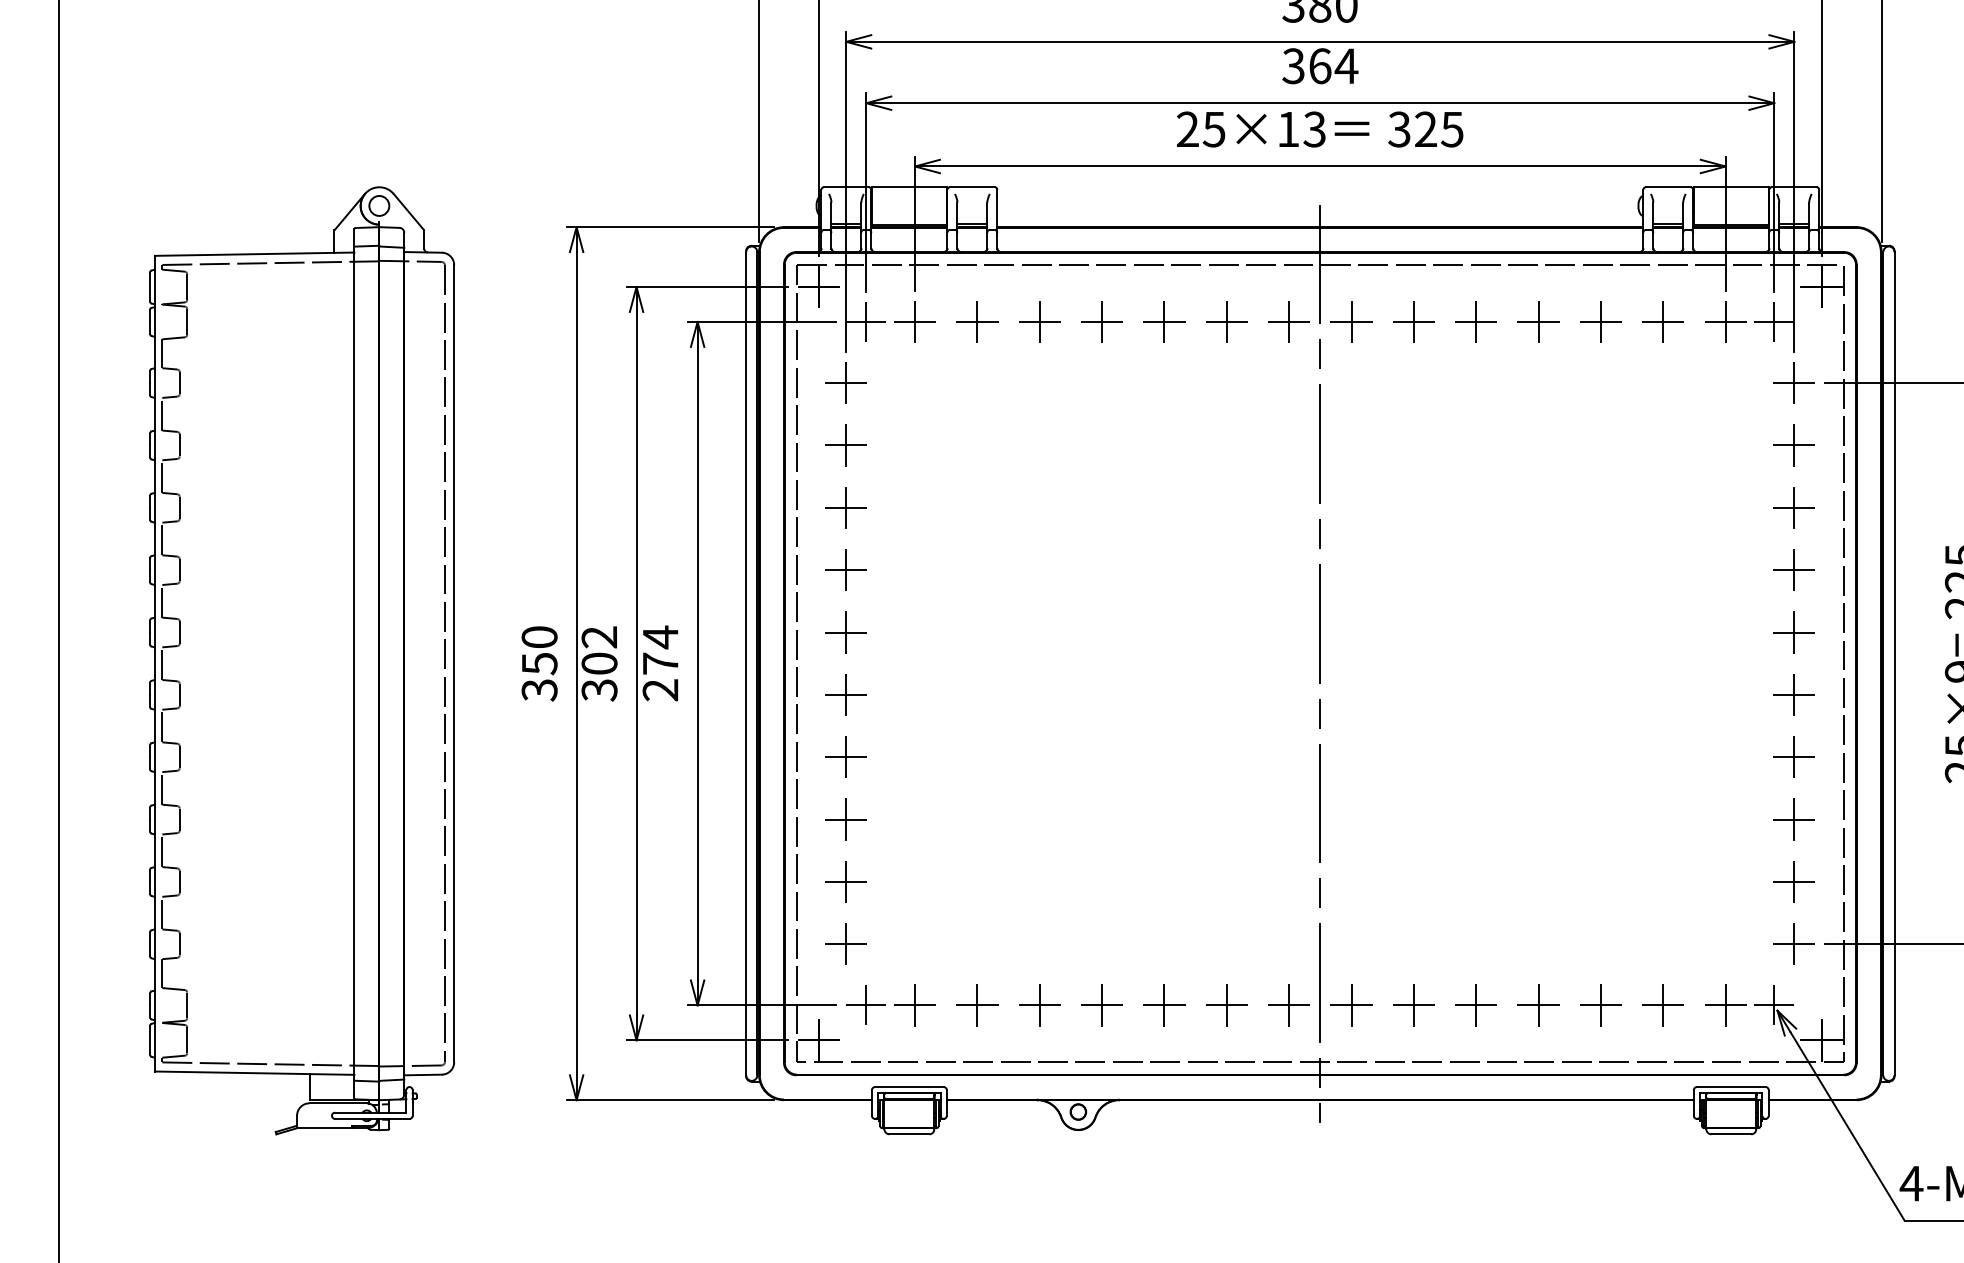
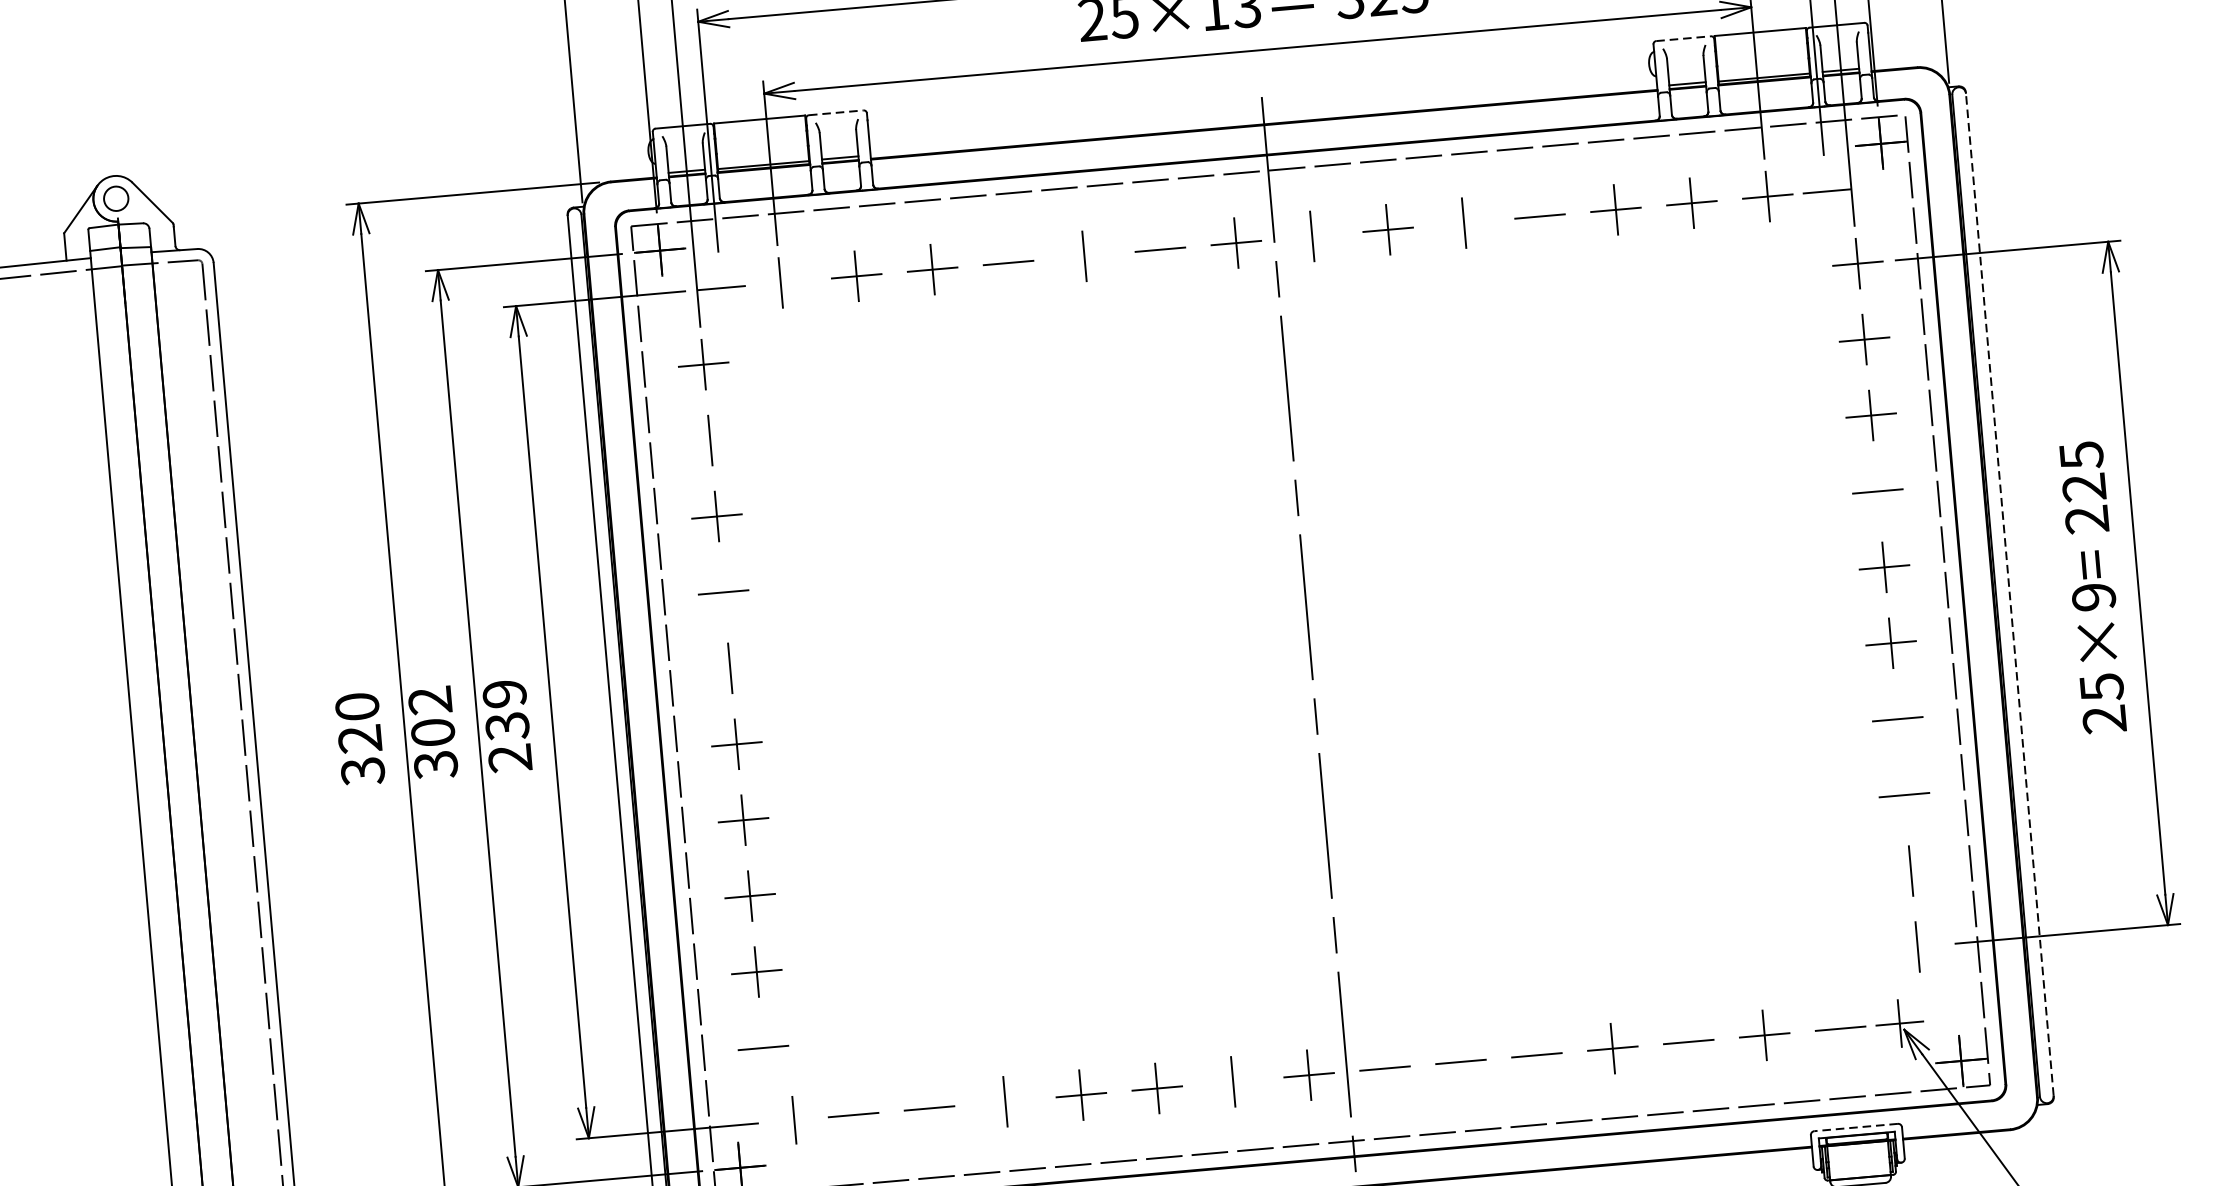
line: (972, 187) -> (836, 113), solid -> dashed
line: (1668, 187) -> (1683, 38), solid -> dashed
line: (866, 321) -> (721, 287), removed
line: (914, 321) -> (780, 282), removed
line: (1102, 321) -> (1009, 262), removed
line: (1164, 321) -> (1084, 255), removed
line: (1226, 321) -> (1159, 249), removed
line: (1351, 321) -> (1312, 235), removed
line: (1476, 321) -> (1464, 222), removed
line: (1538, 321) -> (1539, 215), removed
line: (1774, 321) -> (1827, 190), removed
line: (846, 445) -> (710, 440), removed
line: (846, 570) -> (723, 592), removed
line: (1794, 570) -> (1878, 491), removed
line: (846, 632) -> (730, 668), removed
text: (660, 650) -> (505, 710), 274 -> 239
text: (539, 663) -> (359, 738), 350 -> 320
line: (1894, 663) -> (2009, 594), solid -> dashed
line: (1794, 757) -> (1897, 719), removed
line: (1794, 819) -> (1904, 795), removed
line: (1794, 881) -> (1911, 870), removed
line: (846, 944) -> (763, 1048), removed
line: (1794, 944) -> (1917, 947), removed
line: (866, 1005) -> (794, 1120), removed
line: (915, 1005) -> (854, 1115), removed
line: (977, 1005) -> (929, 1108), removed
line: (1039, 1005) -> (1005, 1101), removed
line: (1226, 1005) -> (1232, 1082), removed
line: (1351, 1005) -> (1385, 1068), removed
line: (1413, 1005) -> (1460, 1062), removed
line: (1476, 1005) -> (1537, 1055), removed
line: (1600, 1005) -> (1688, 1042), removed
line: (1725, 1005) -> (1840, 1028), removed
line: (1730, 1087) -> (1855, 1128), solid -> dashed

